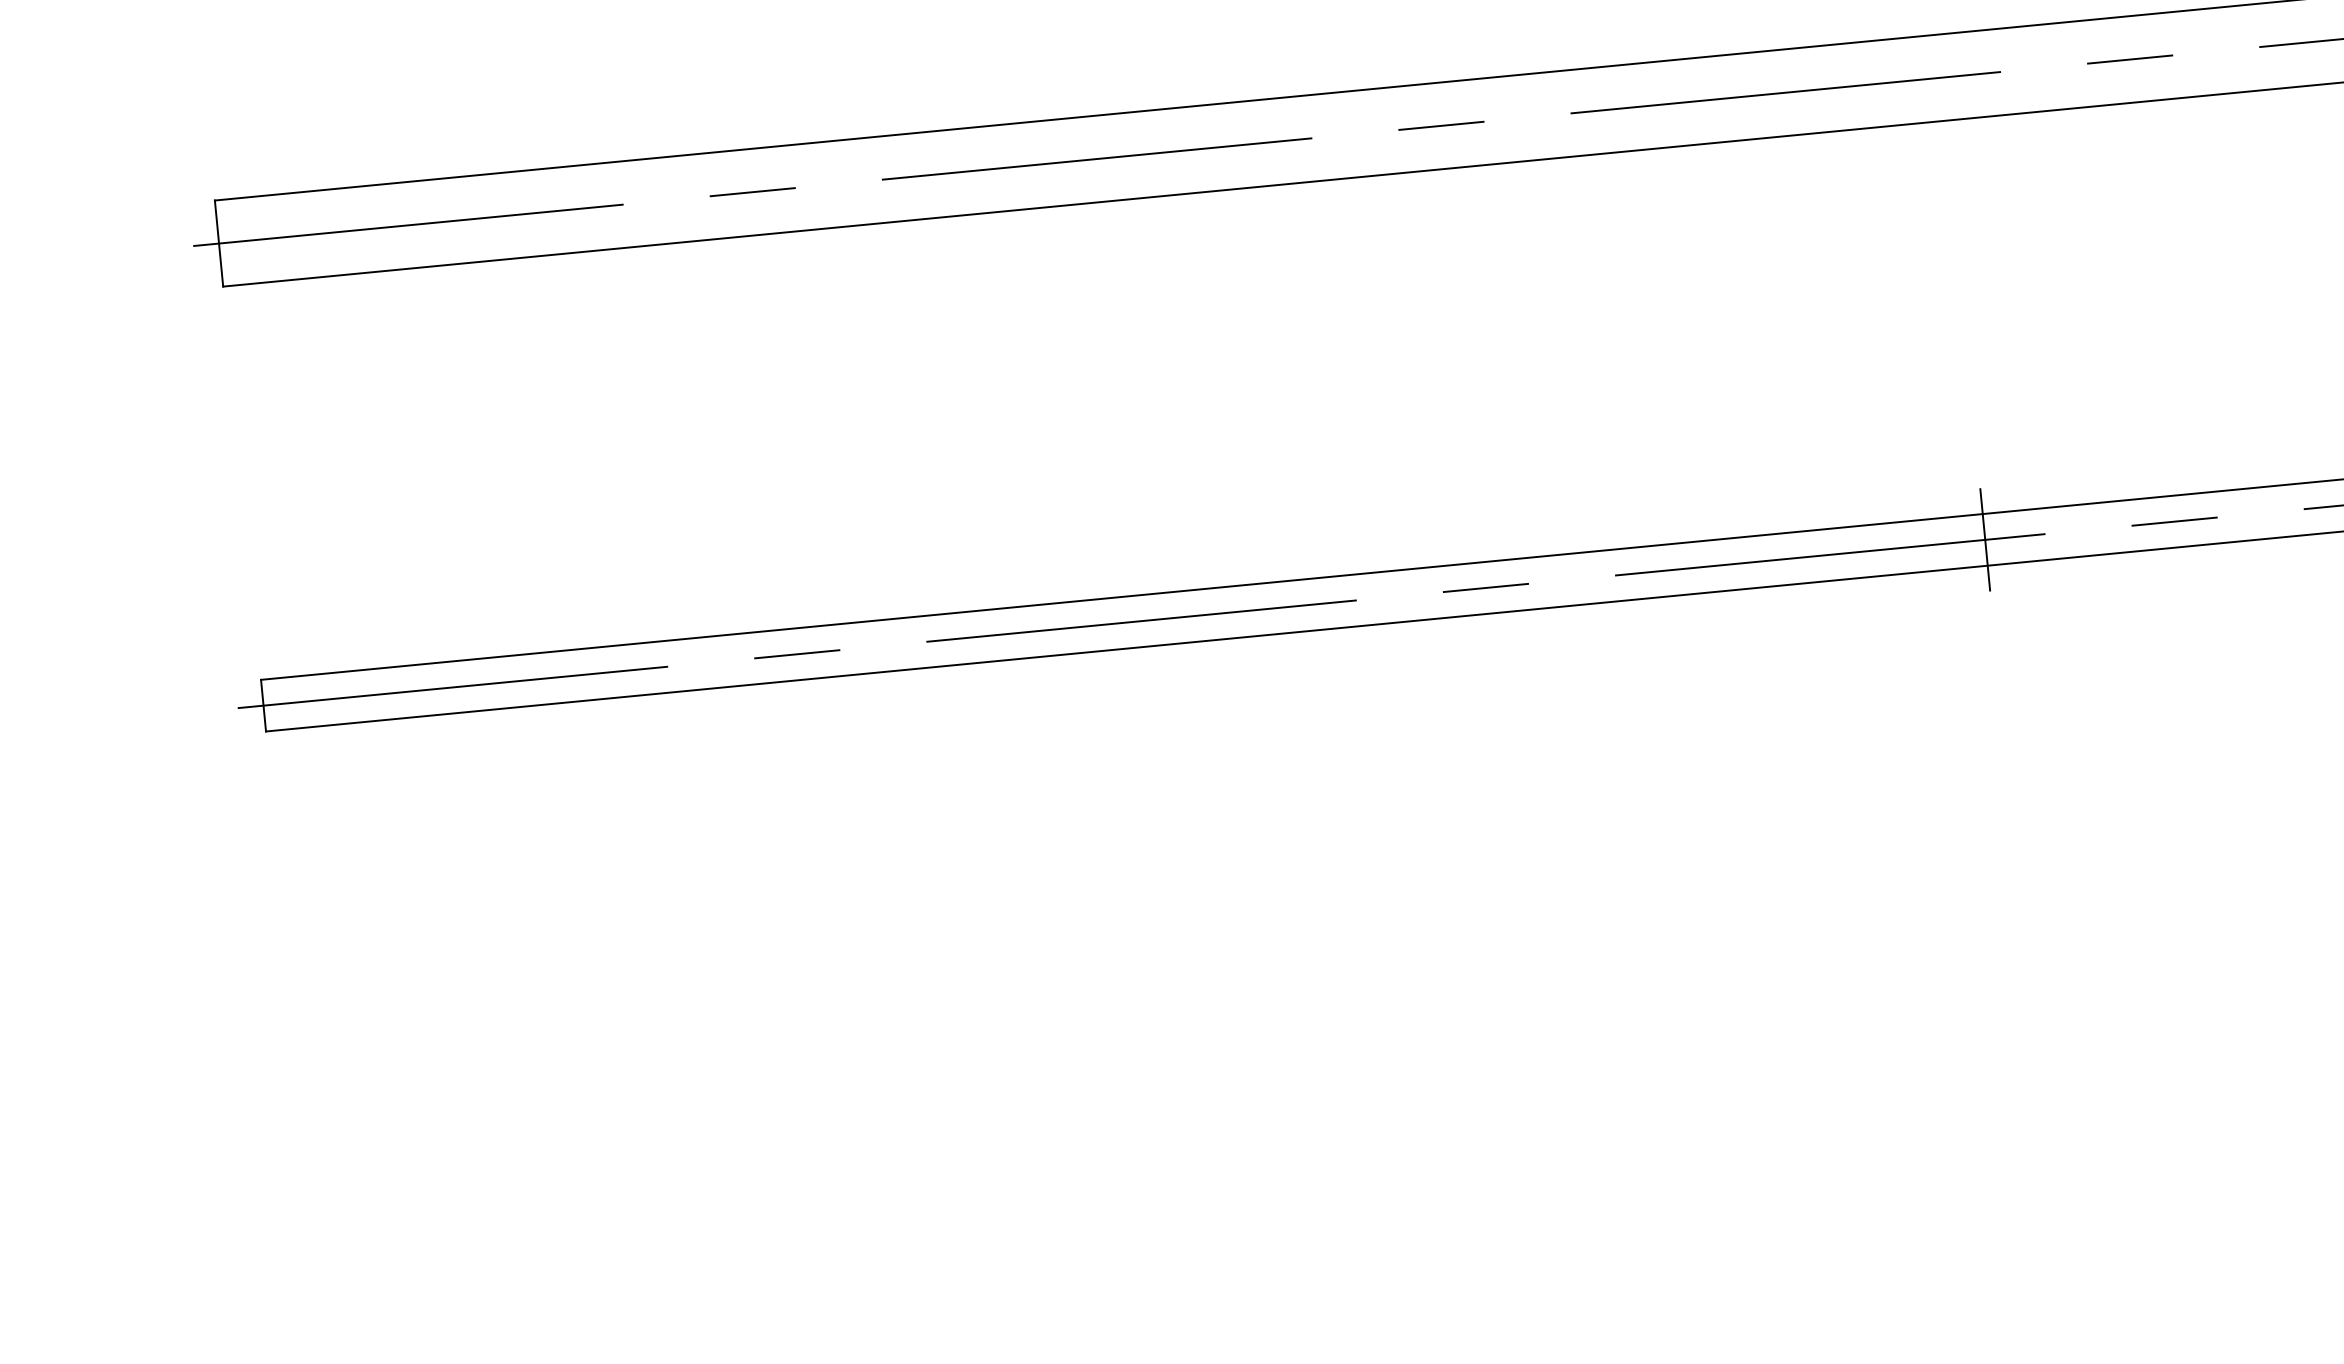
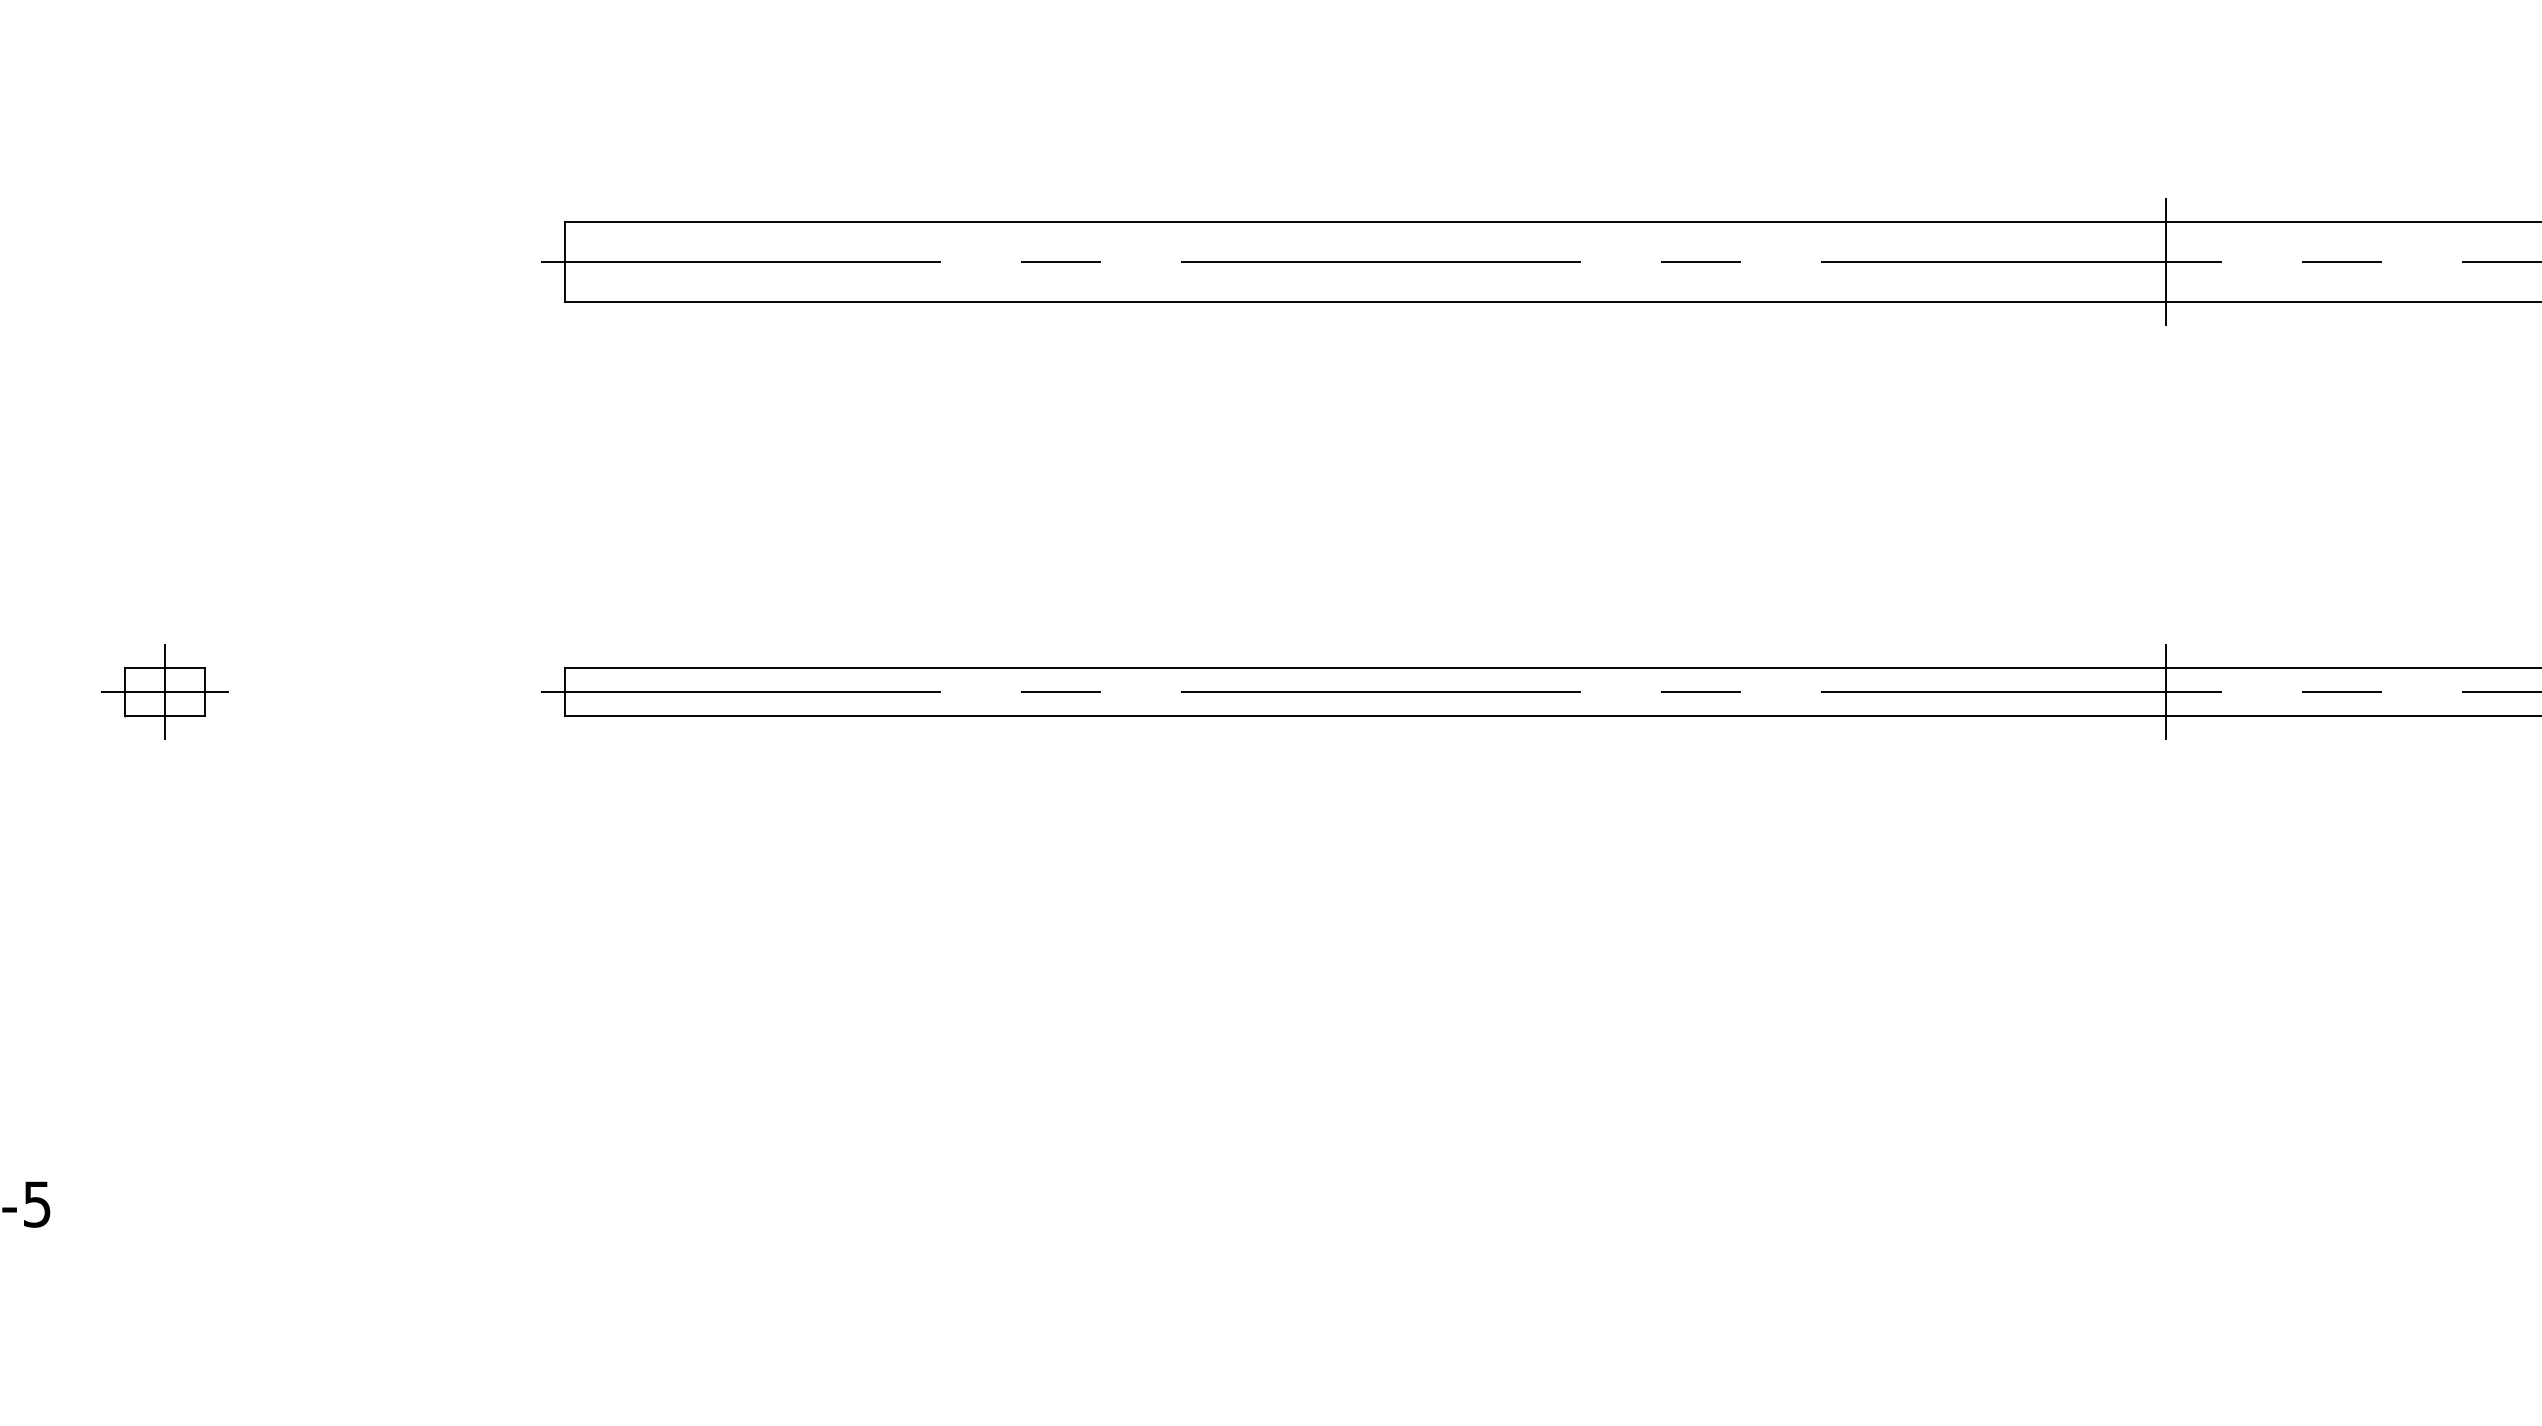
line: (1940, 78) -> (2165, 262), added

